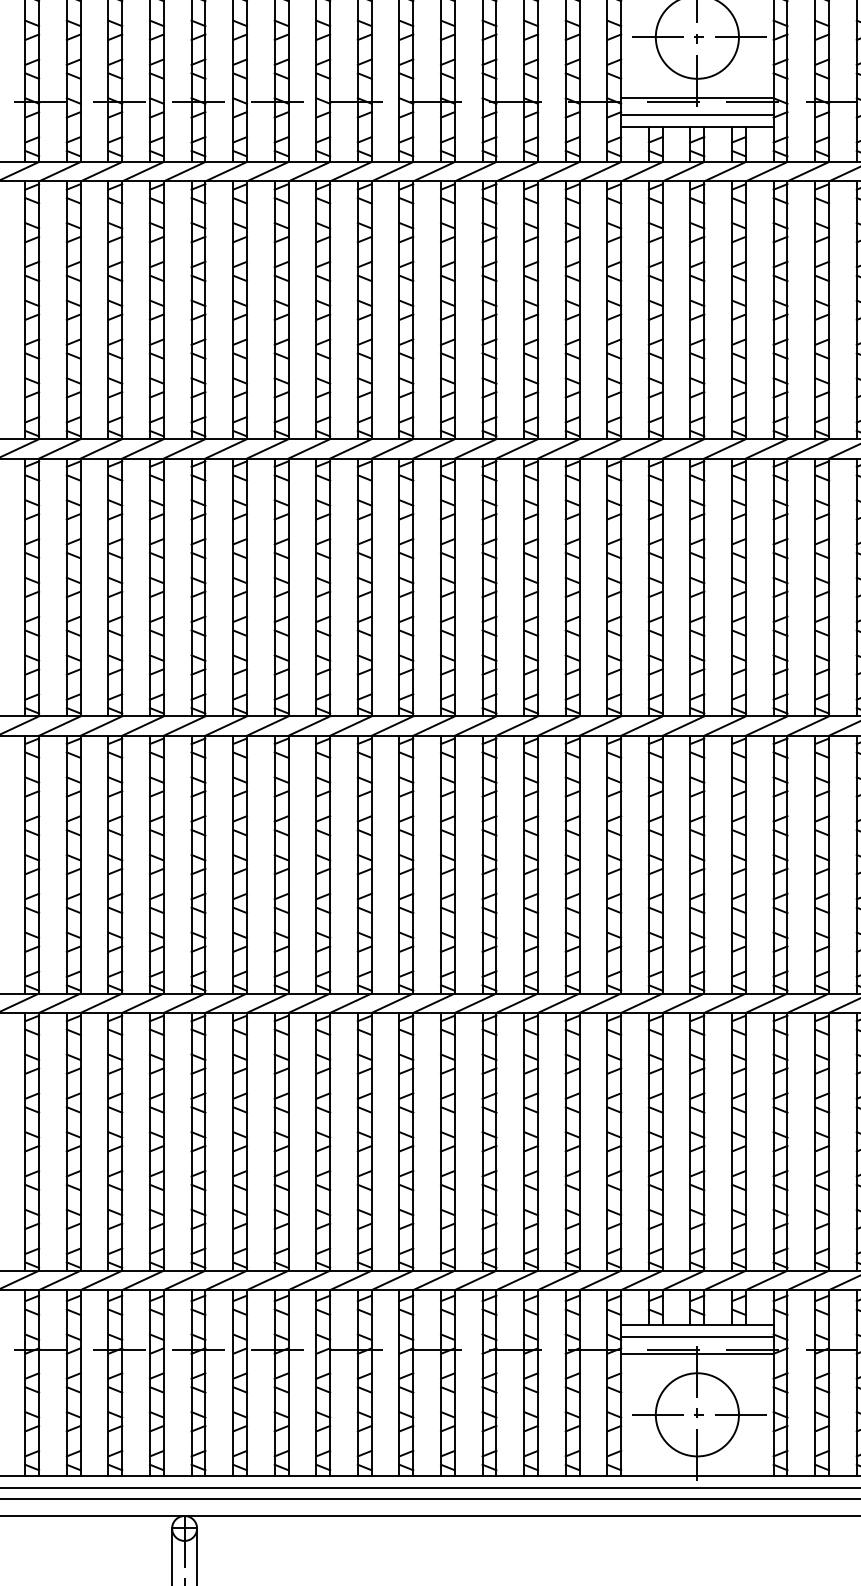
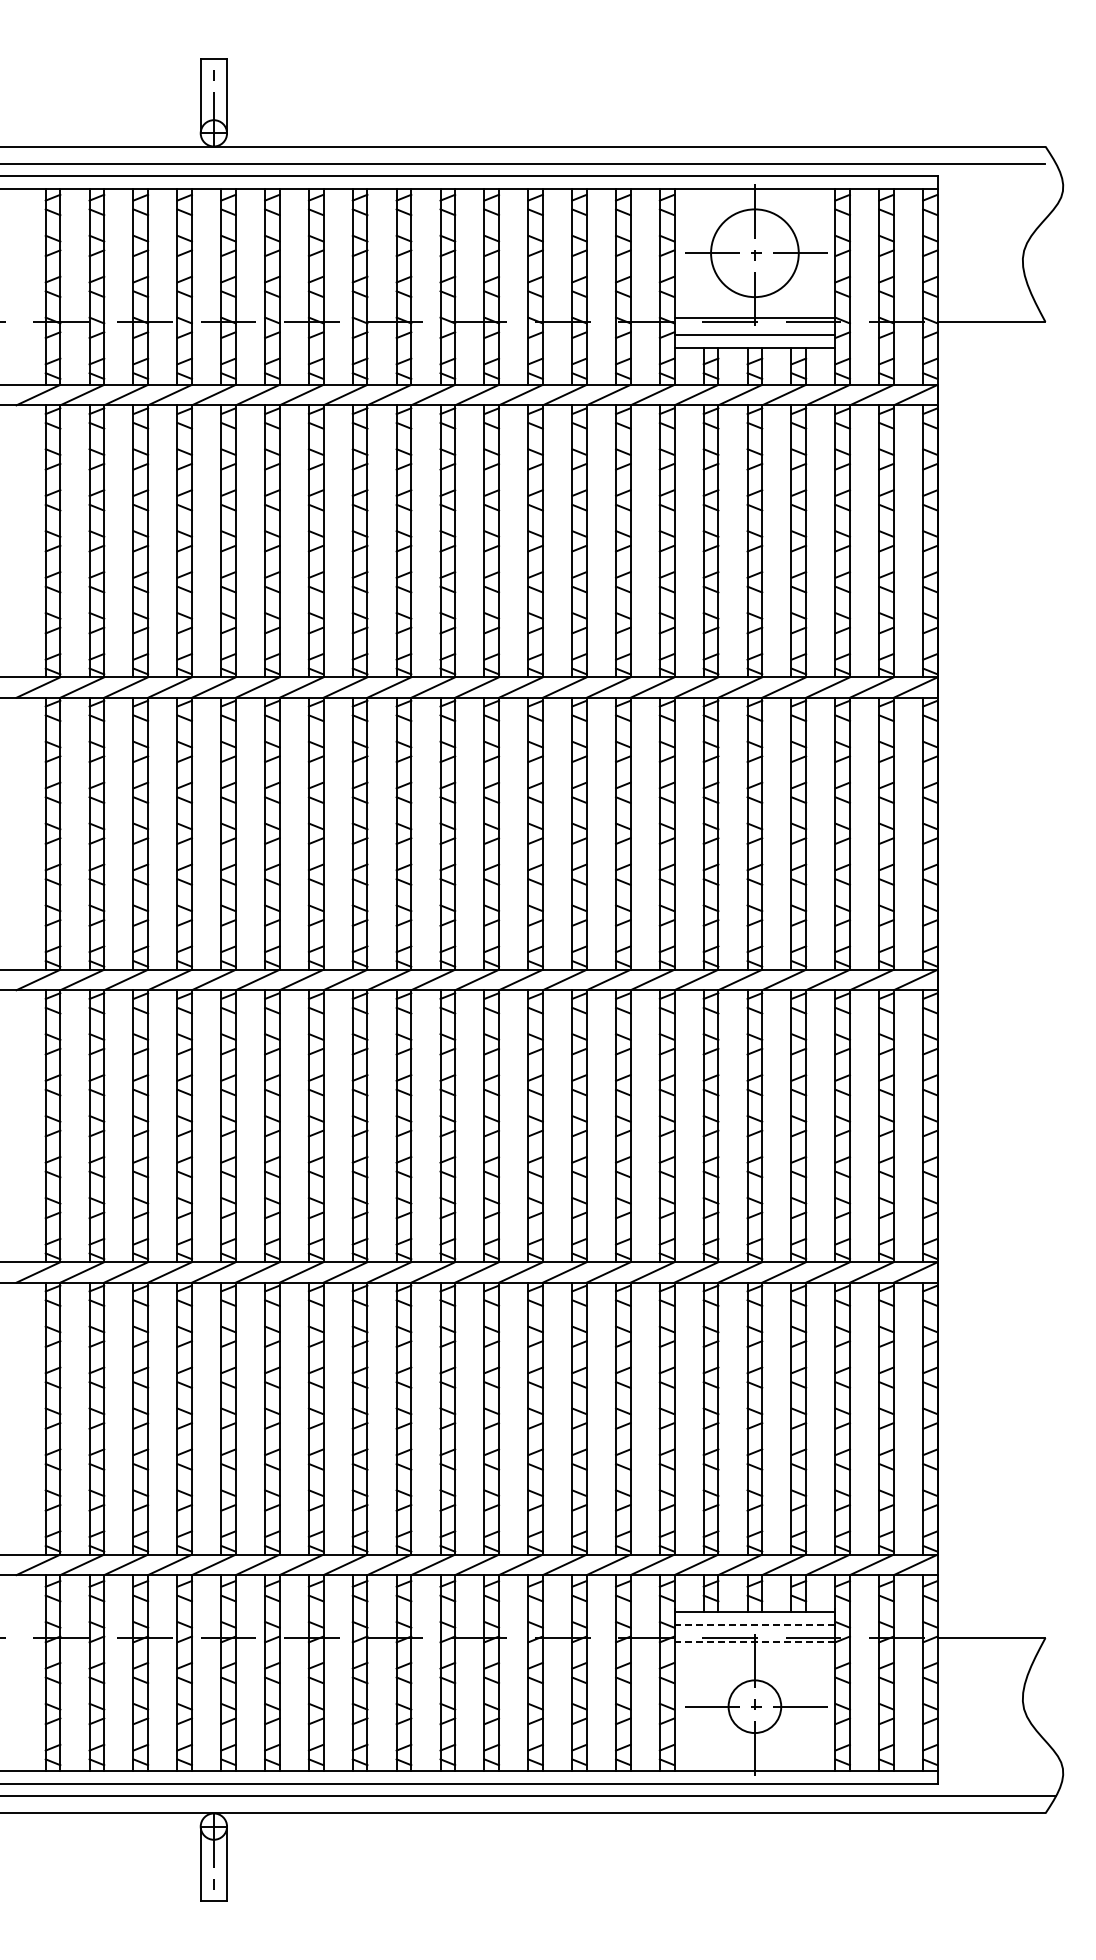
line: (697, 1336) -> (754, 1624), solid -> dashed
line: (697, 1353) -> (754, 1642), solid -> dashed
circle: (697, 1414) -> (754, 1706), size x0.6

